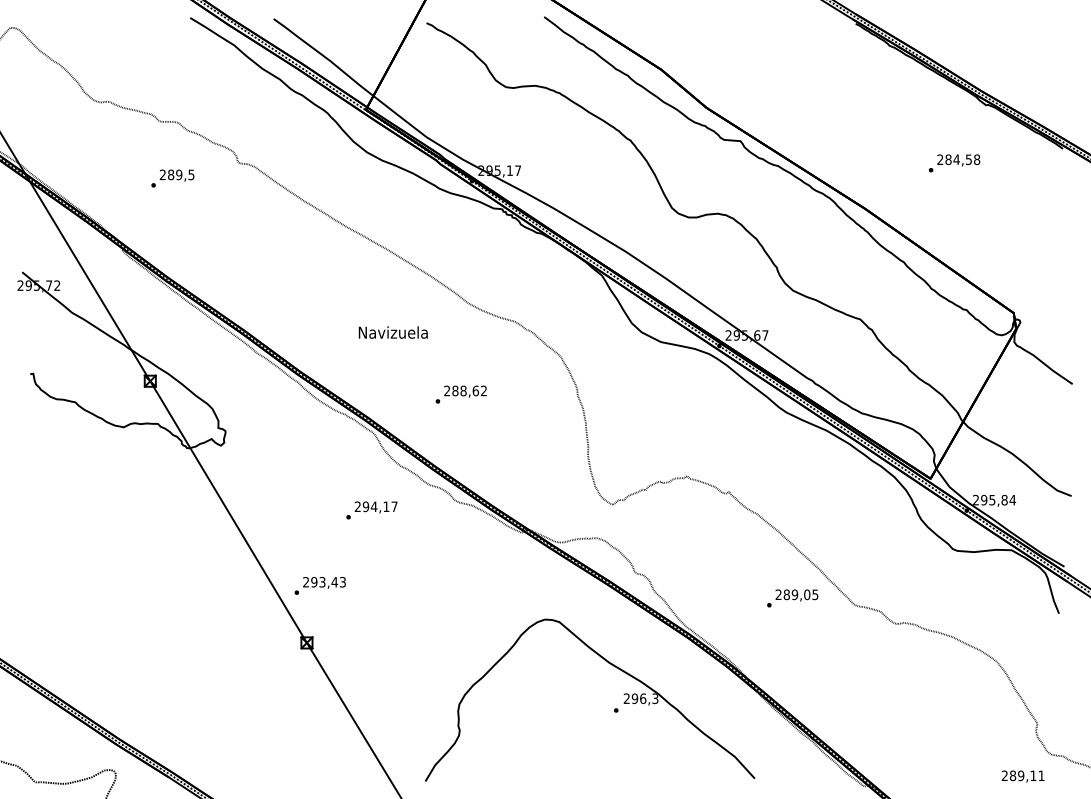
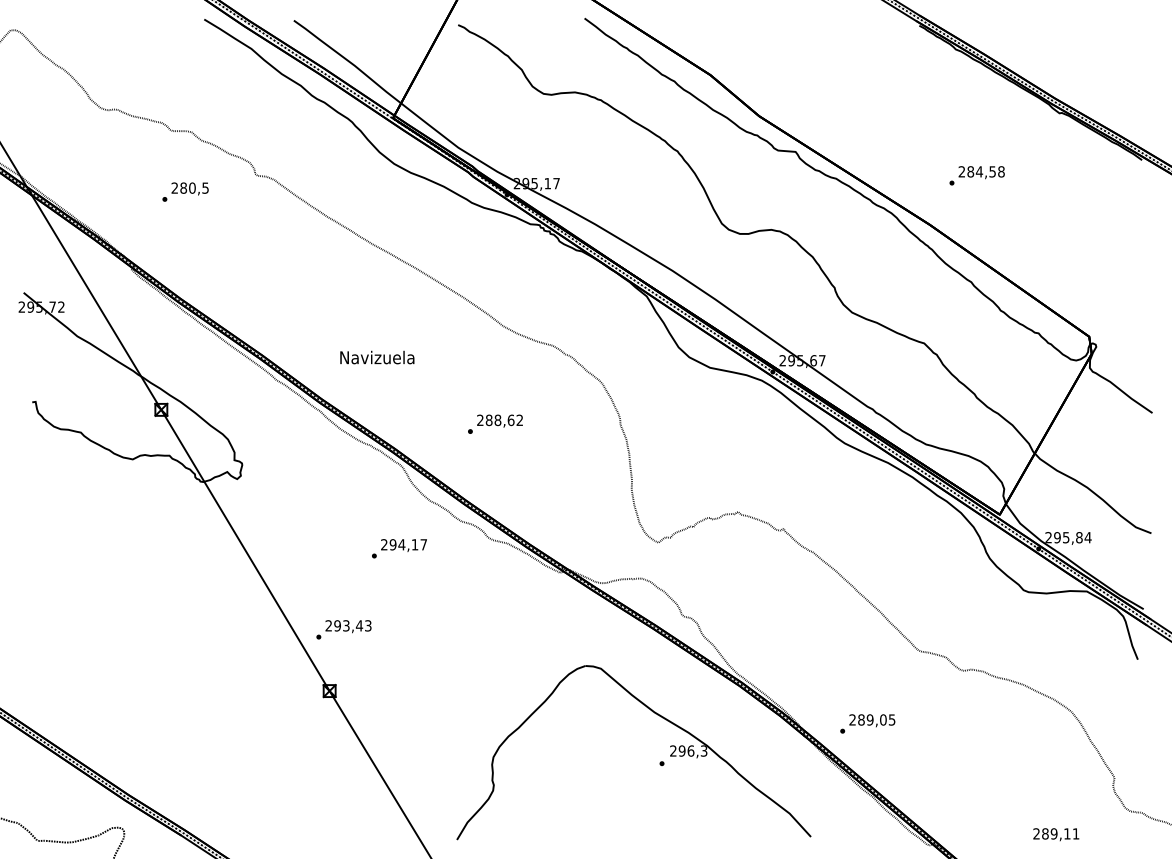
text: (954, 163) -> (977, 175), moved
text: (179, 175) -> (192, 188), 289,5 -> 280,5
text: (392, 332) -> (376, 357), moved
text: (792, 598) -> (867, 723), moved
text: (1022, 776) -> (1055, 834), moved

